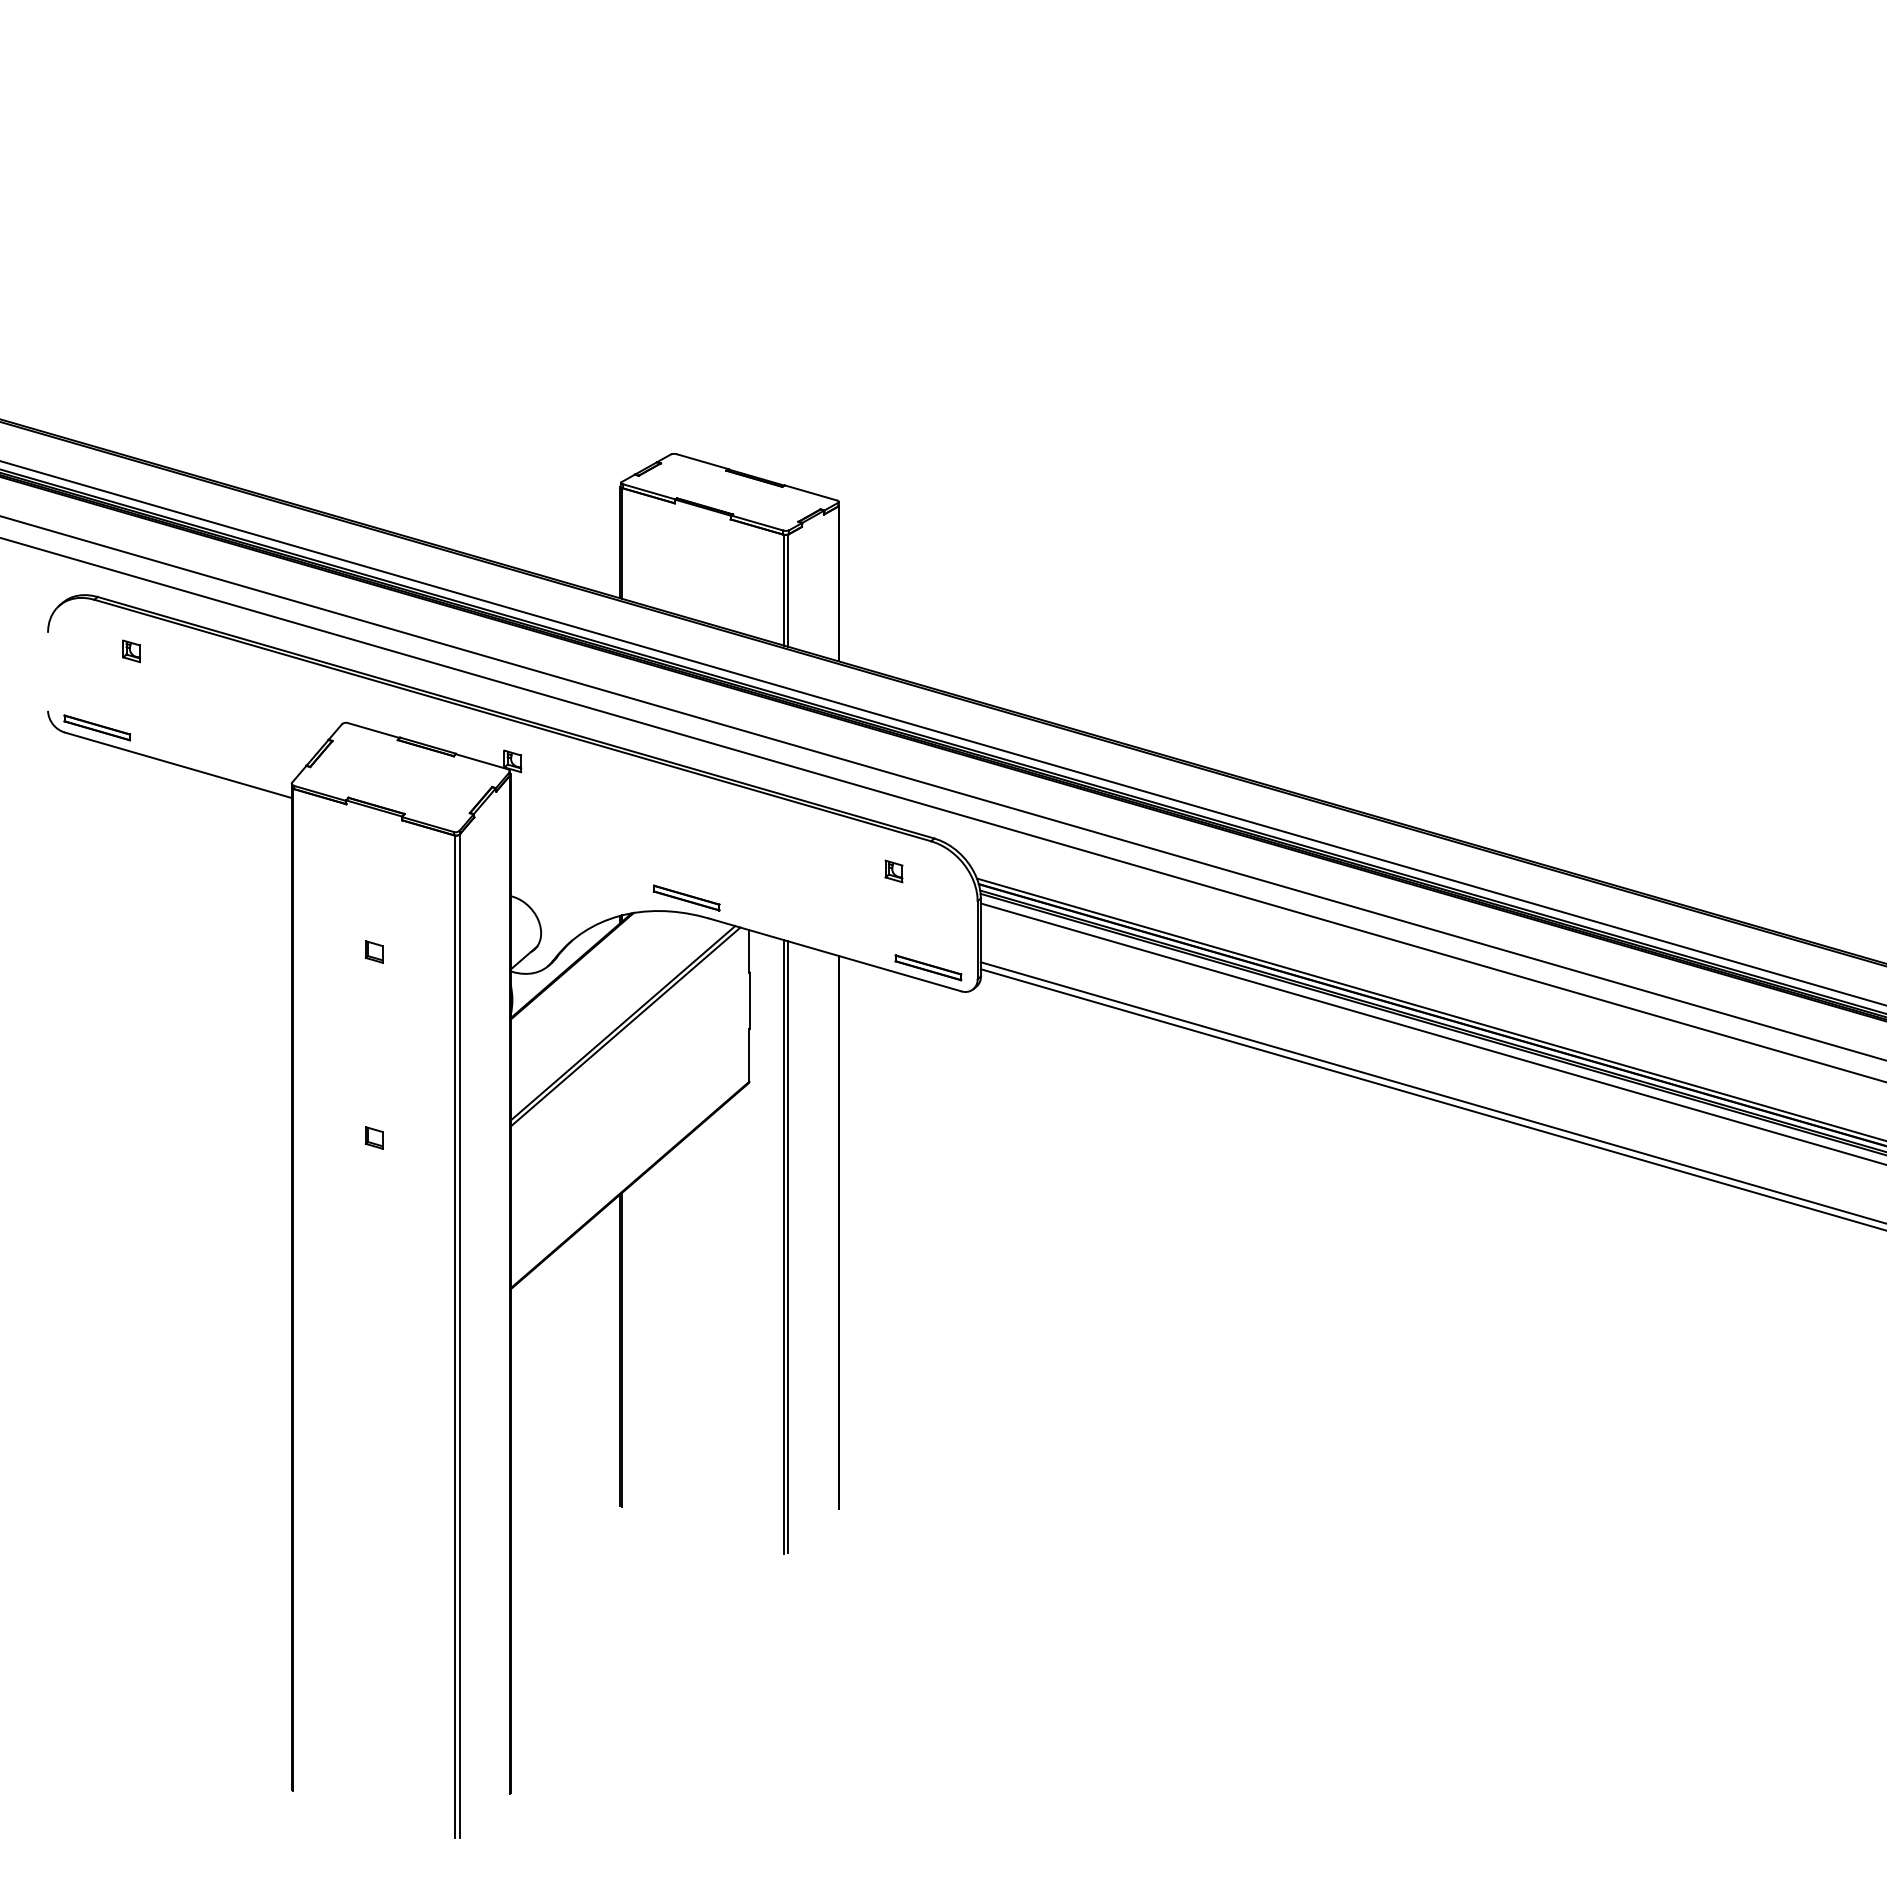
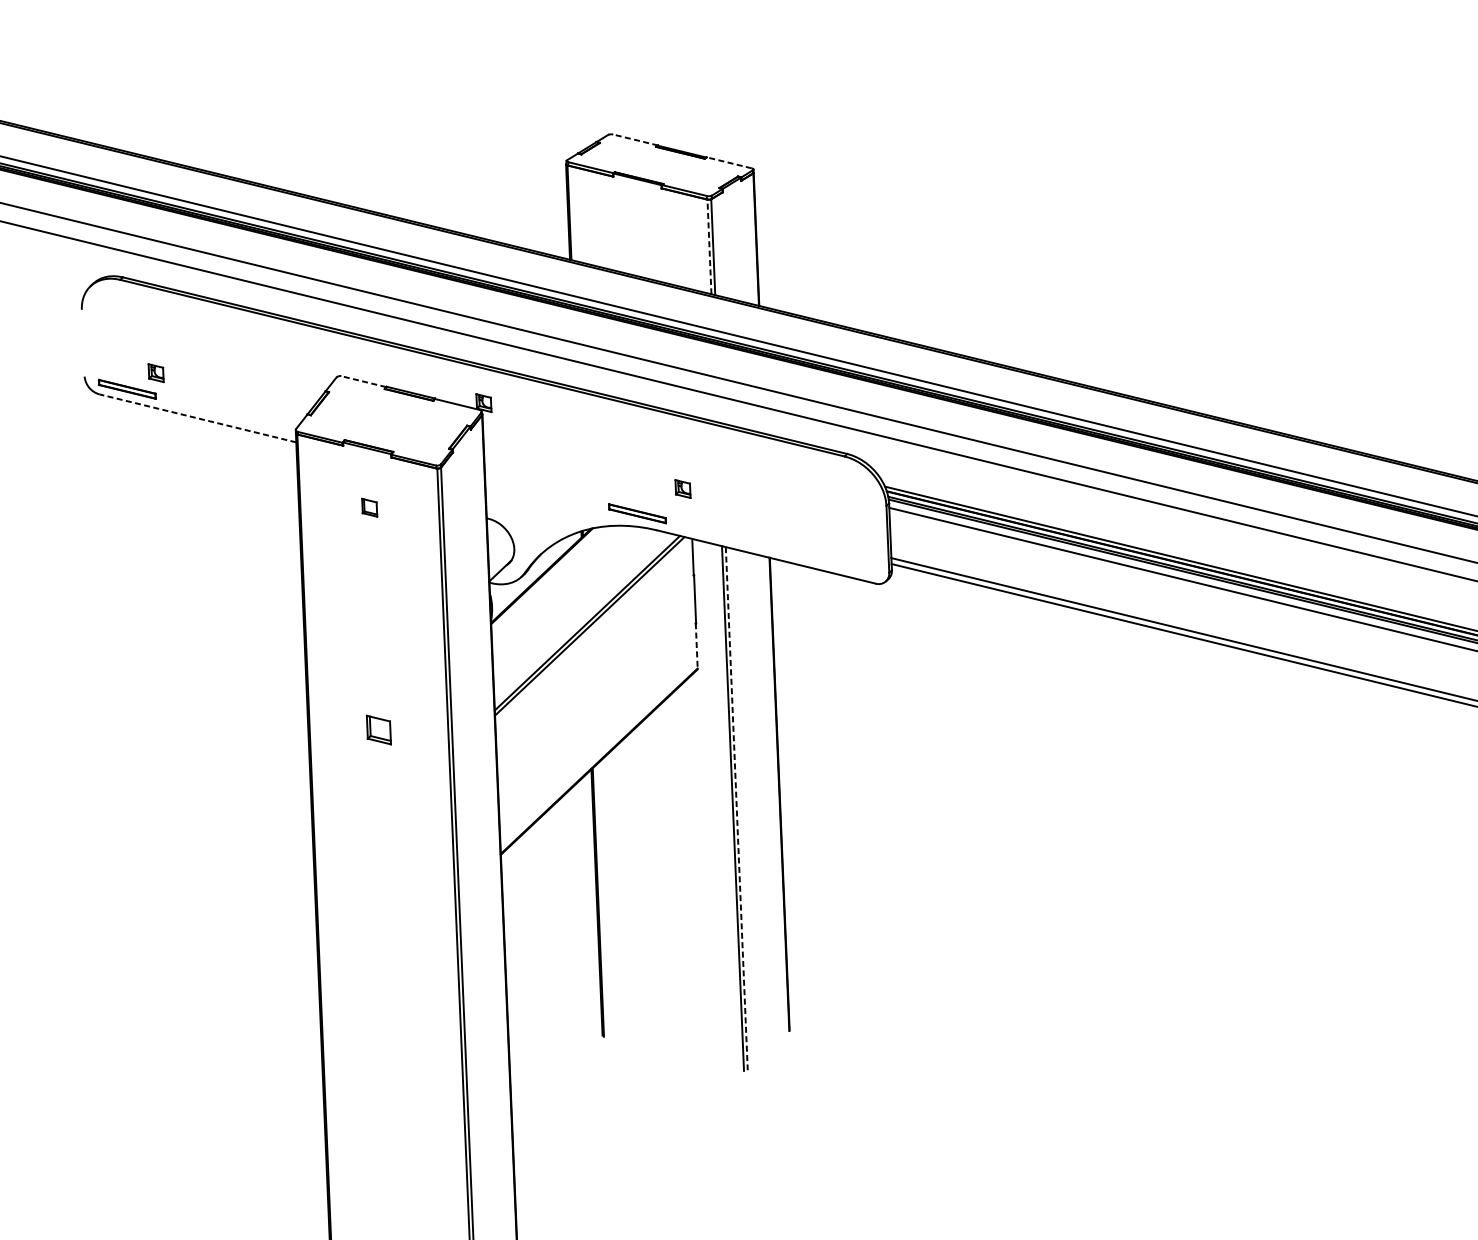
line: (702, 461) -> (635, 139), solid -> dashed
line: (810, 492) -> (728, 162), solid -> dashed
line: (783, 589) -> (709, 246), solid -> dashed
part: (131, 651) -> (156, 373), moved
line: (373, 730) -> (363, 381), solid -> dashed
line: (177, 765) -> (197, 418), solid -> dashed
part: (893, 871) -> (682, 489), moved
part: (374, 951) -> (369, 507), moved
part: (928, 967) -> (846, 564), removed
line: (749, 1055) -> (696, 646), solid -> dashed
part: (374, 1137) -> (379, 729), size x1.6
line: (788, 1247) -> (737, 808), solid -> dashed

